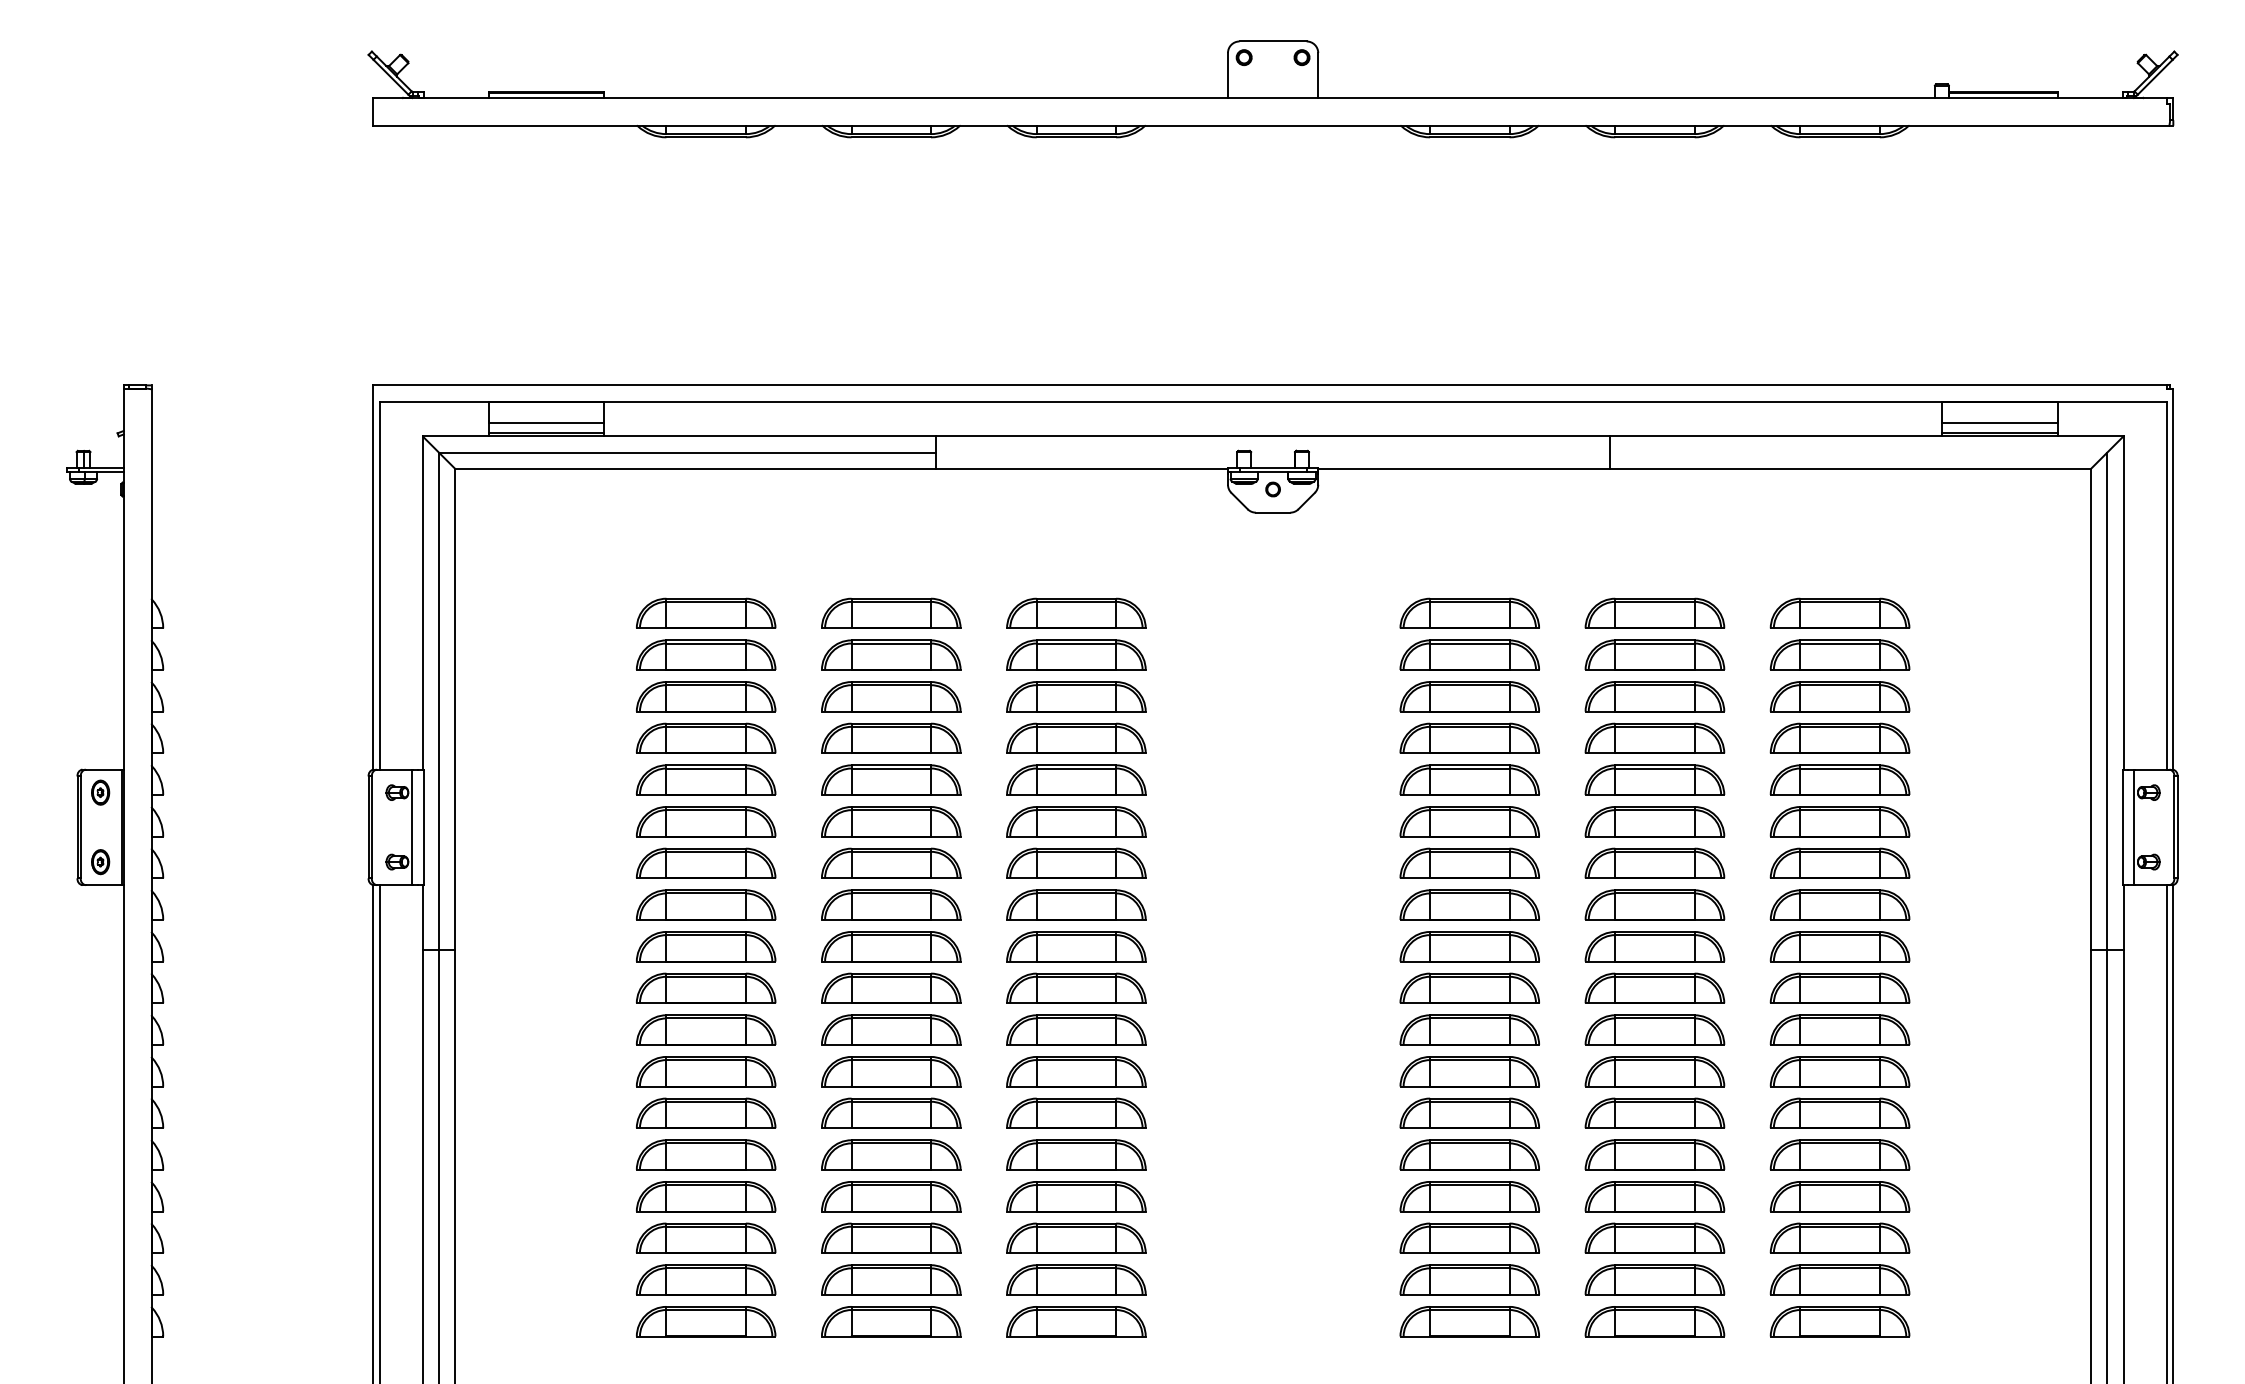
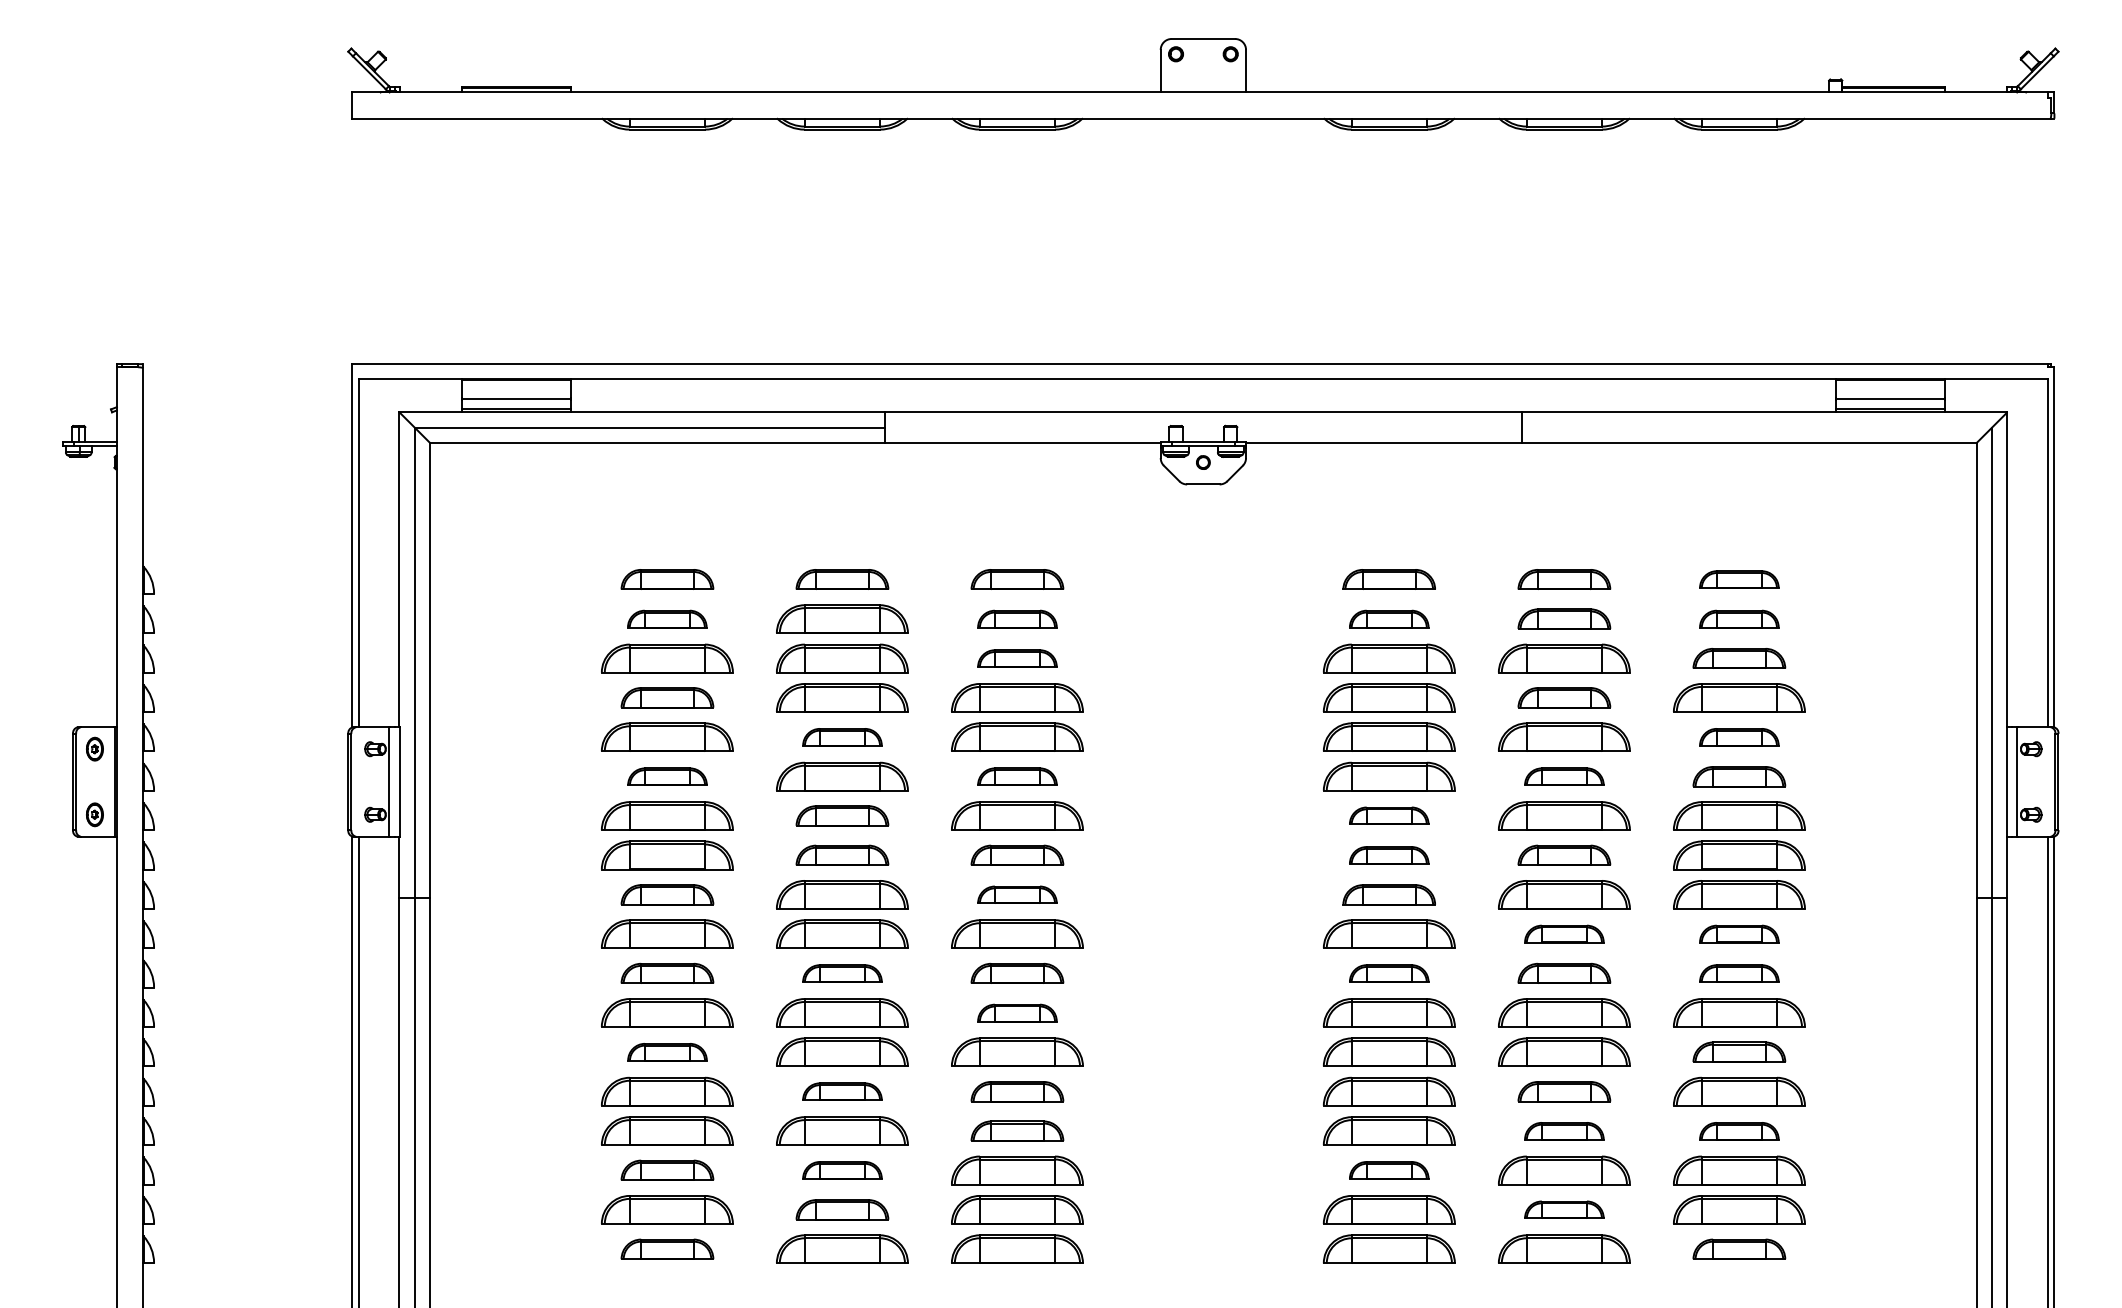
part: (706, 612) -> (667, 578), size x0.7
part: (891, 612) -> (842, 578), size x0.7
part: (1076, 612) -> (1017, 578), size x0.7
part: (1469, 612) -> (1389, 578), size x0.7
part: (1654, 612) -> (1563, 578), size x0.7
part: (1839, 612) -> (1738, 578), size x0.6
part: (705, 654) -> (666, 618), size x0.6
part: (1076, 654) -> (1017, 618), size x0.6
part: (1469, 654) -> (1389, 618), size x0.6
part: (1654, 654) -> (1563, 618), size x0.7
part: (1839, 654) -> (1738, 618), size x0.6
part: (1076, 696) -> (1017, 658), size x0.6
part: (1839, 696) -> (1738, 658), size x0.7
part: (706, 737) -> (667, 697), size x0.7
part: (1654, 737) -> (1563, 697), size x0.7
part: (891, 779) -> (842, 736), size x0.6
part: (1839, 779) -> (1738, 736), size x0.6
part: (706, 821) -> (667, 776), size x0.6
part: (1076, 821) -> (1017, 776), size x0.6
part: (1654, 821) -> (1563, 776), size x0.6
part: (1839, 821) -> (1738, 776), size x0.7
part: (891, 862) -> (842, 815), size x0.7
part: (1469, 862) -> (1389, 815), size x0.6
part: (891, 904) -> (842, 854), size x0.7
part: (1076, 904) -> (1017, 854), size x0.7
part: (1469, 904) -> (1389, 854), size x0.6
part: (1654, 904) -> (1563, 854), size x0.7
part: (706, 946) -> (667, 894), size x0.7
part: (1076, 946) -> (1017, 894), size x0.6
part: (1469, 946) -> (1389, 894), size x0.7
part: (1654, 987) -> (1563, 933), size x0.6
part: (1839, 987) -> (1738, 933), size x0.6
part: (706, 1029) -> (667, 973), size x0.7
part: (891, 1029) -> (842, 973), size x0.6
part: (1076, 1029) -> (1017, 973), size x0.7
part: (1469, 1029) -> (1389, 973), size x0.6
part: (1654, 1029) -> (1563, 973), size x0.7
part: (1839, 1029) -> (1738, 973), size x0.6
part: (1076, 1071) -> (1017, 1012), size x0.6
part: (706, 1112) -> (667, 1051), size x0.6
part: (1839, 1112) -> (1738, 1051), size x0.7
part: (891, 1154) -> (842, 1091), size x0.6
part: (1076, 1154) -> (1017, 1091), size x0.7
part: (1654, 1154) -> (1563, 1091), size x0.7
part: (1076, 1196) -> (1017, 1130), size x0.7
part: (1654, 1196) -> (1563, 1130), size x0.6
part: (1839, 1196) -> (1738, 1130), size x0.6
part: (706, 1237) -> (667, 1169), size x0.7
part: (891, 1237) -> (842, 1169), size x0.6
part: (1469, 1237) -> (1389, 1169), size x0.6
part: (891, 1279) -> (842, 1209), size x0.7
part: (1654, 1279) -> (1563, 1209), size x0.6
part: (706, 1321) -> (667, 1249), size x0.7
part: (1839, 1321) -> (1738, 1249), size x0.7

